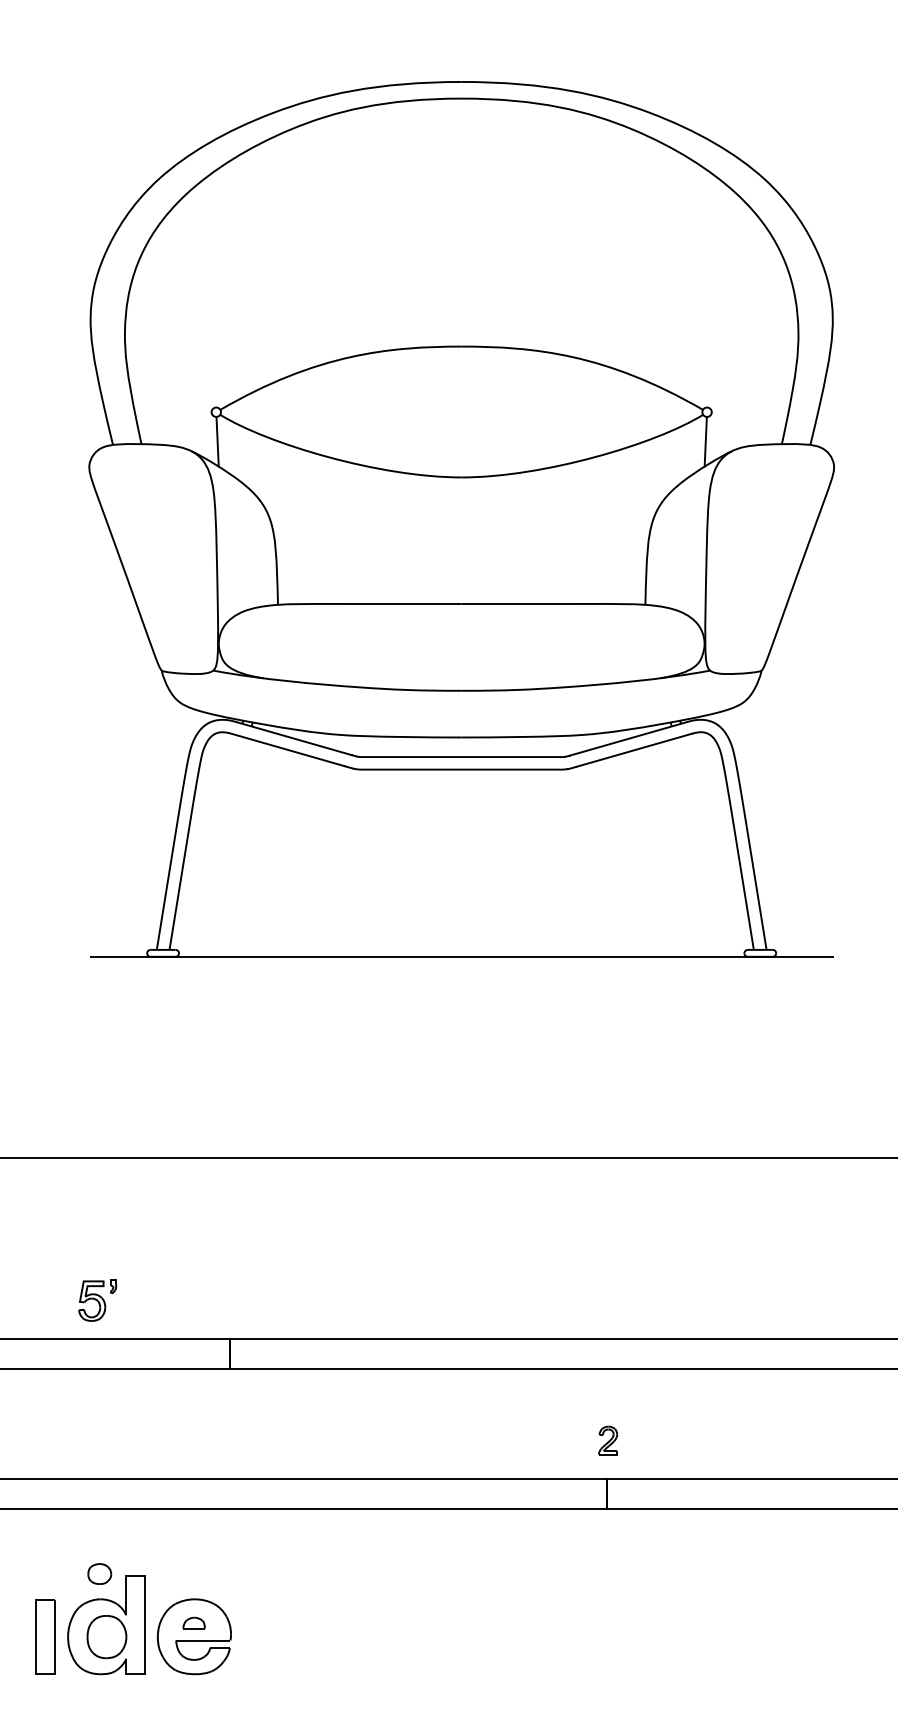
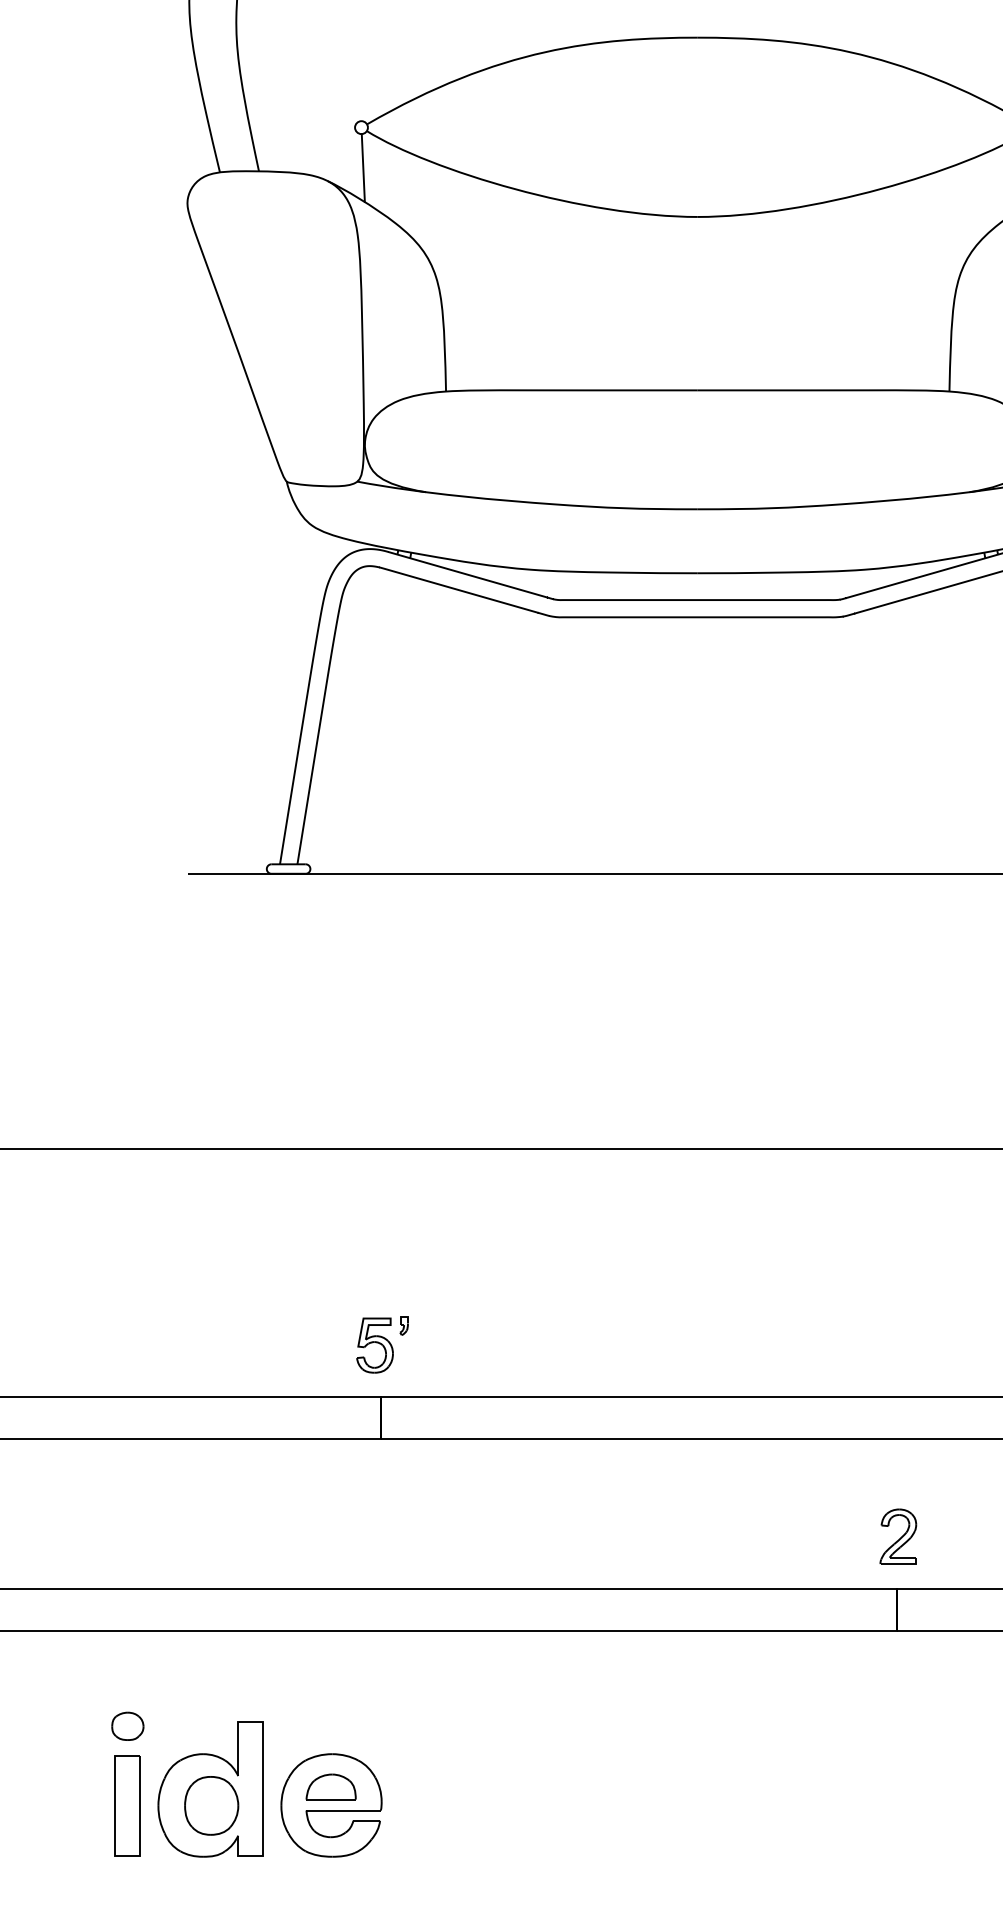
part: (97, 1300) -> (382, 1344), moved
part: (607, 1440) -> (897, 1536), size x1.43
part: (99, 1573) -> (127, 1725), moved
part: (193, 1622) -> (330, 1785), size x1.67

